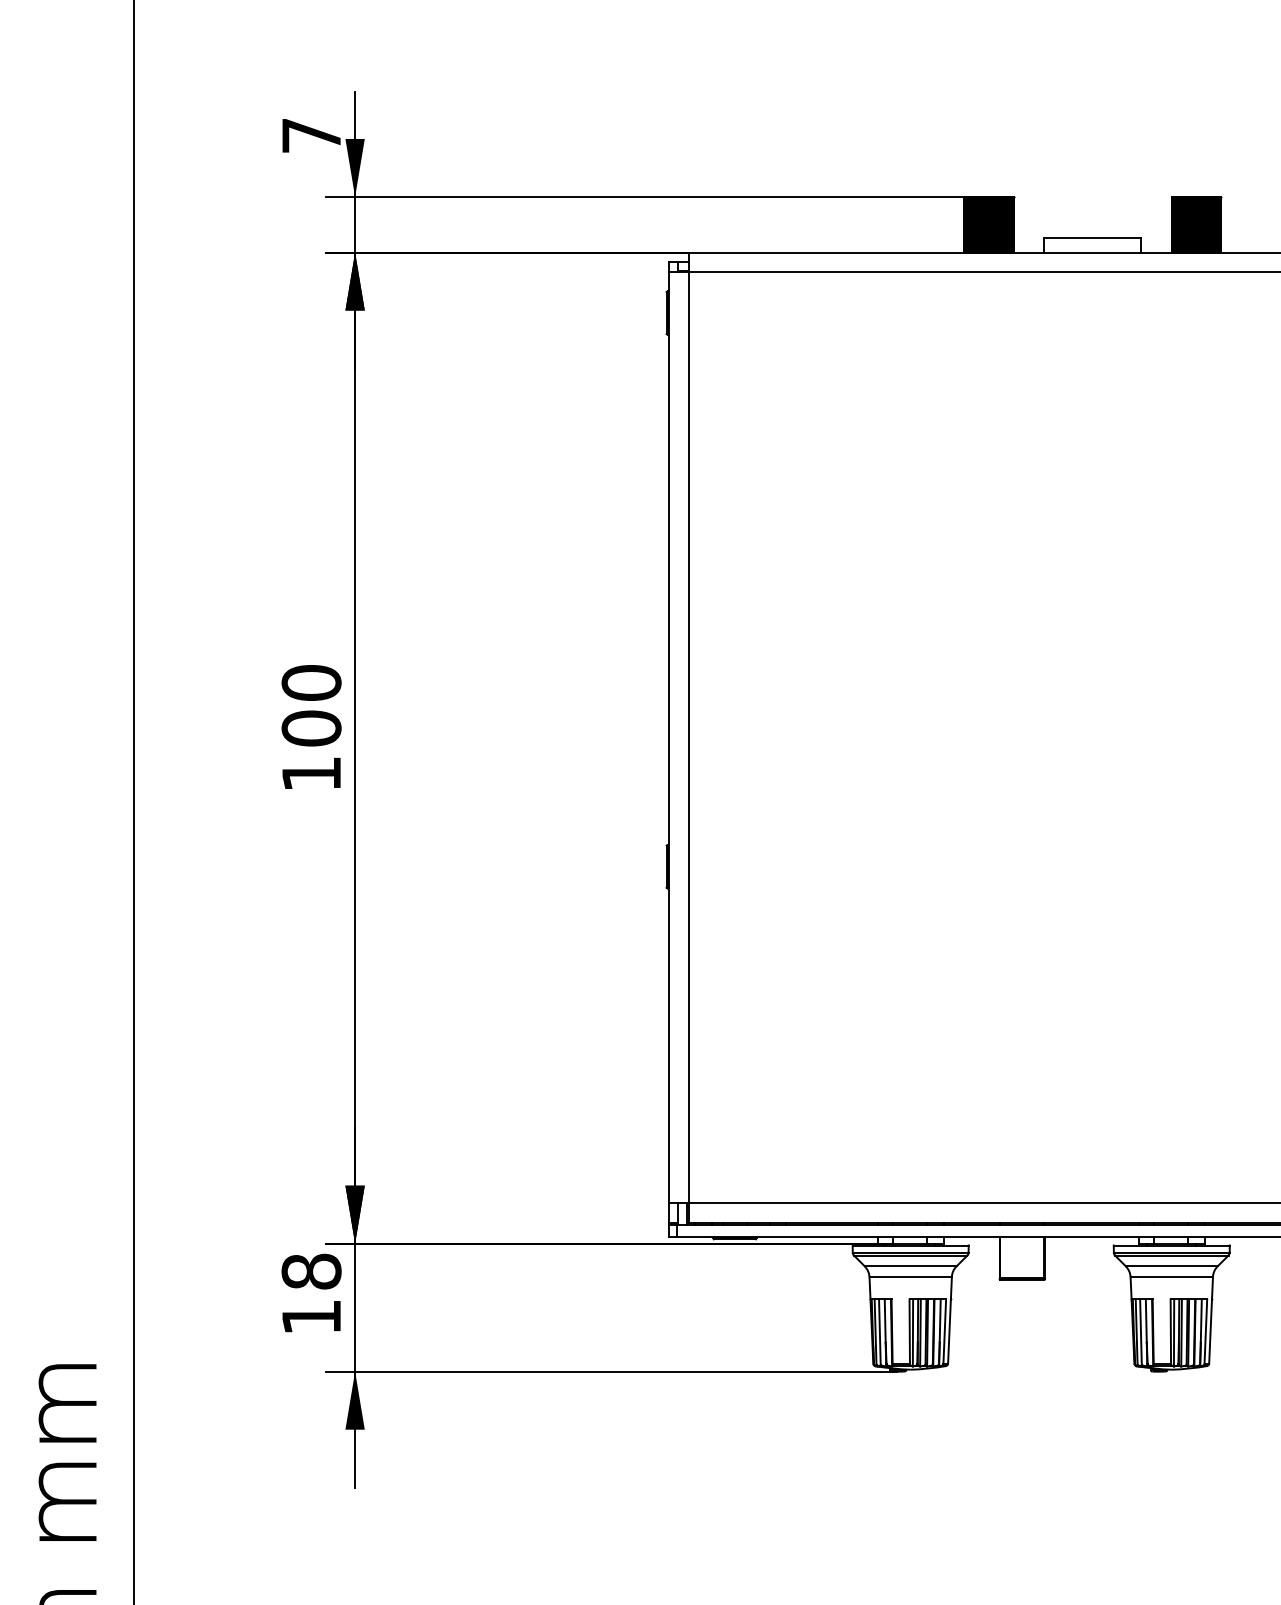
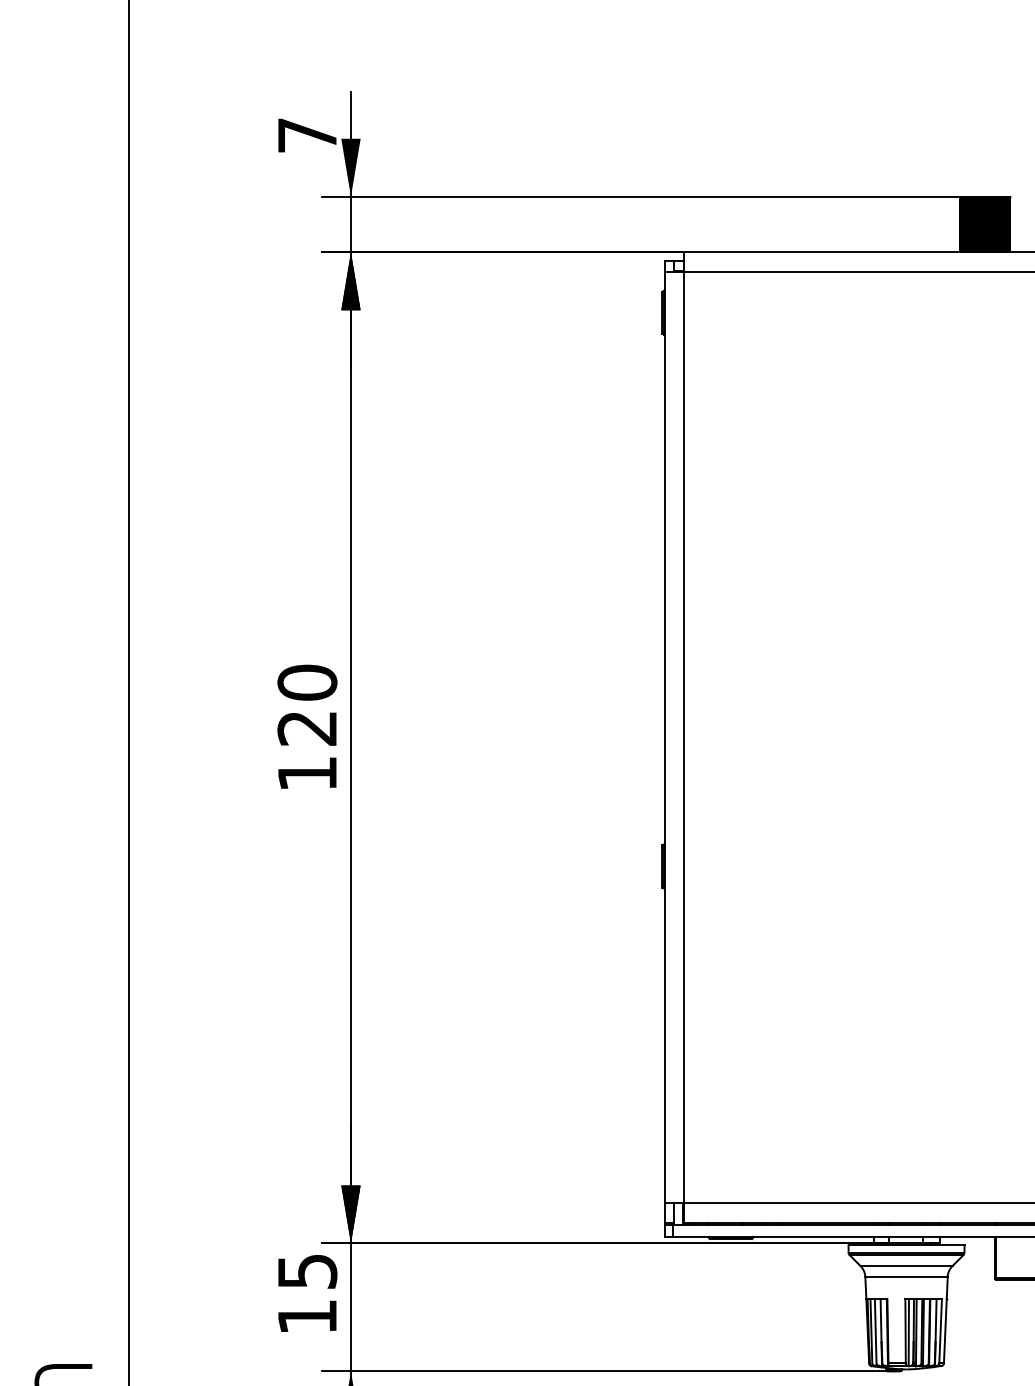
text: (311, 728) -> (307, 728), 100 -> 120
text: (311, 1271) -> (307, 1271), 18 -> 15

